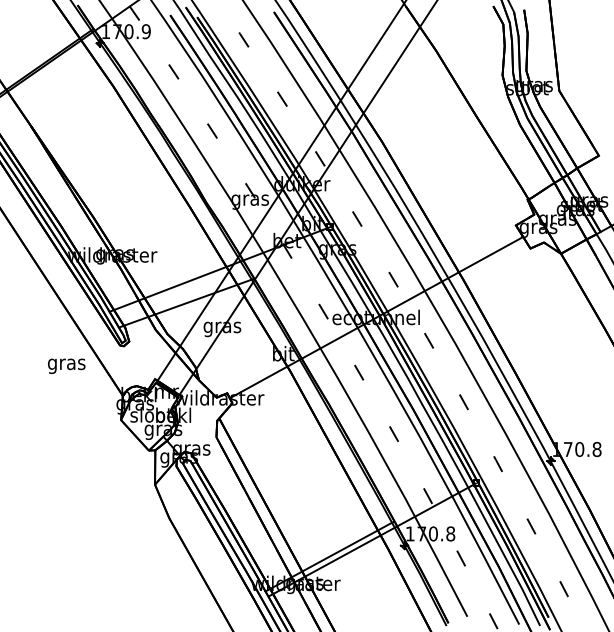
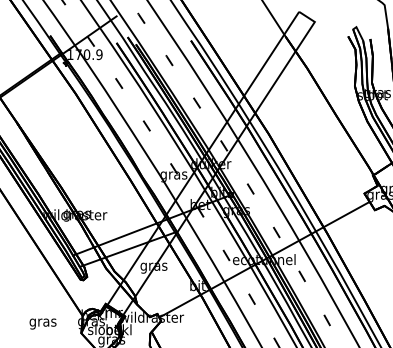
text: (66, 365) -> (42, 323), moved

